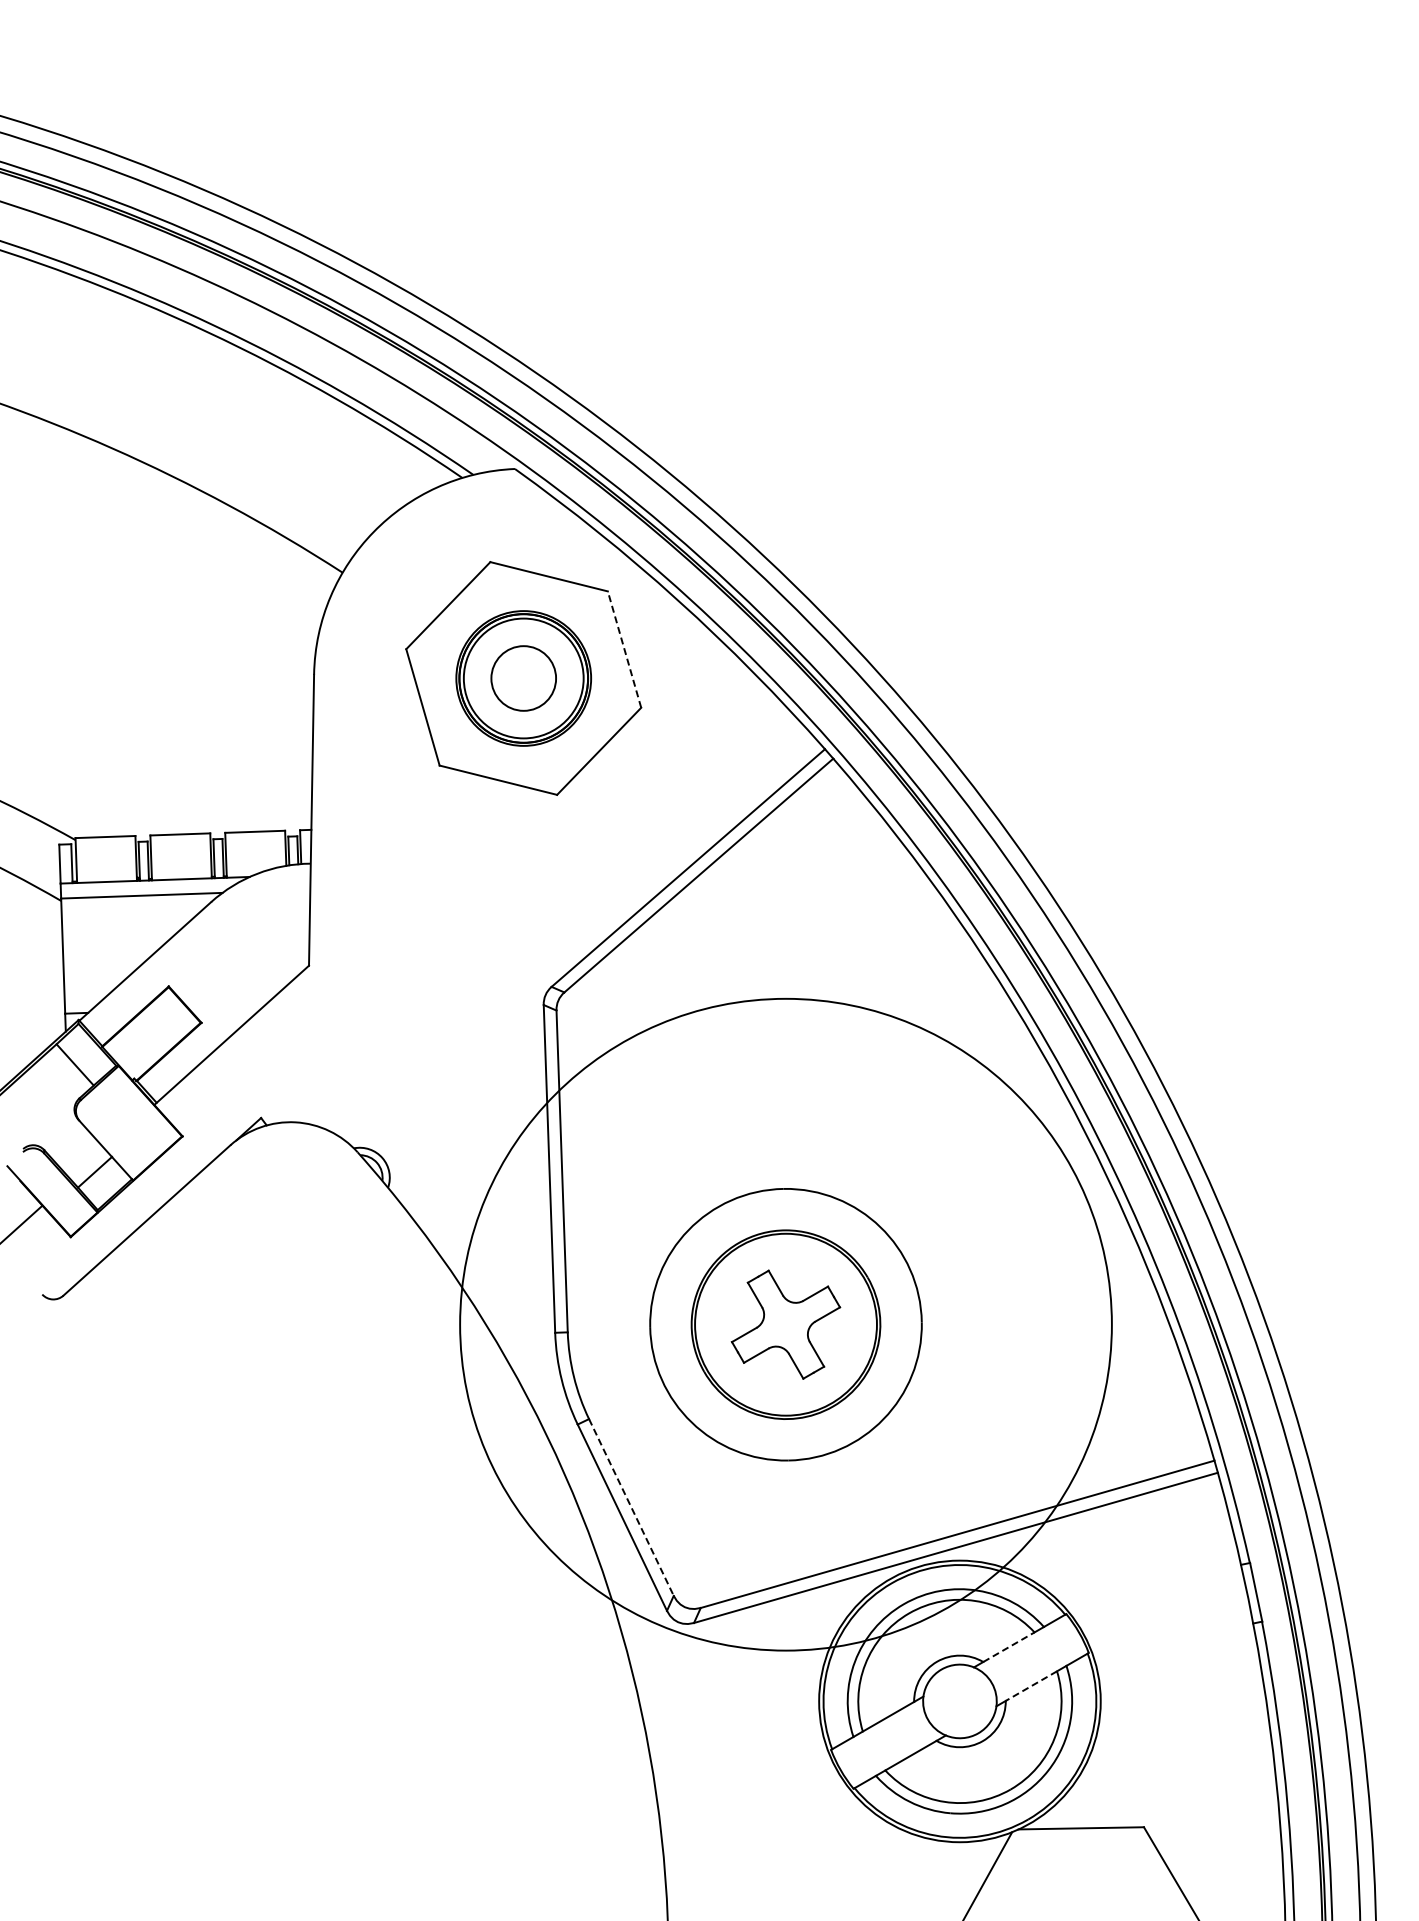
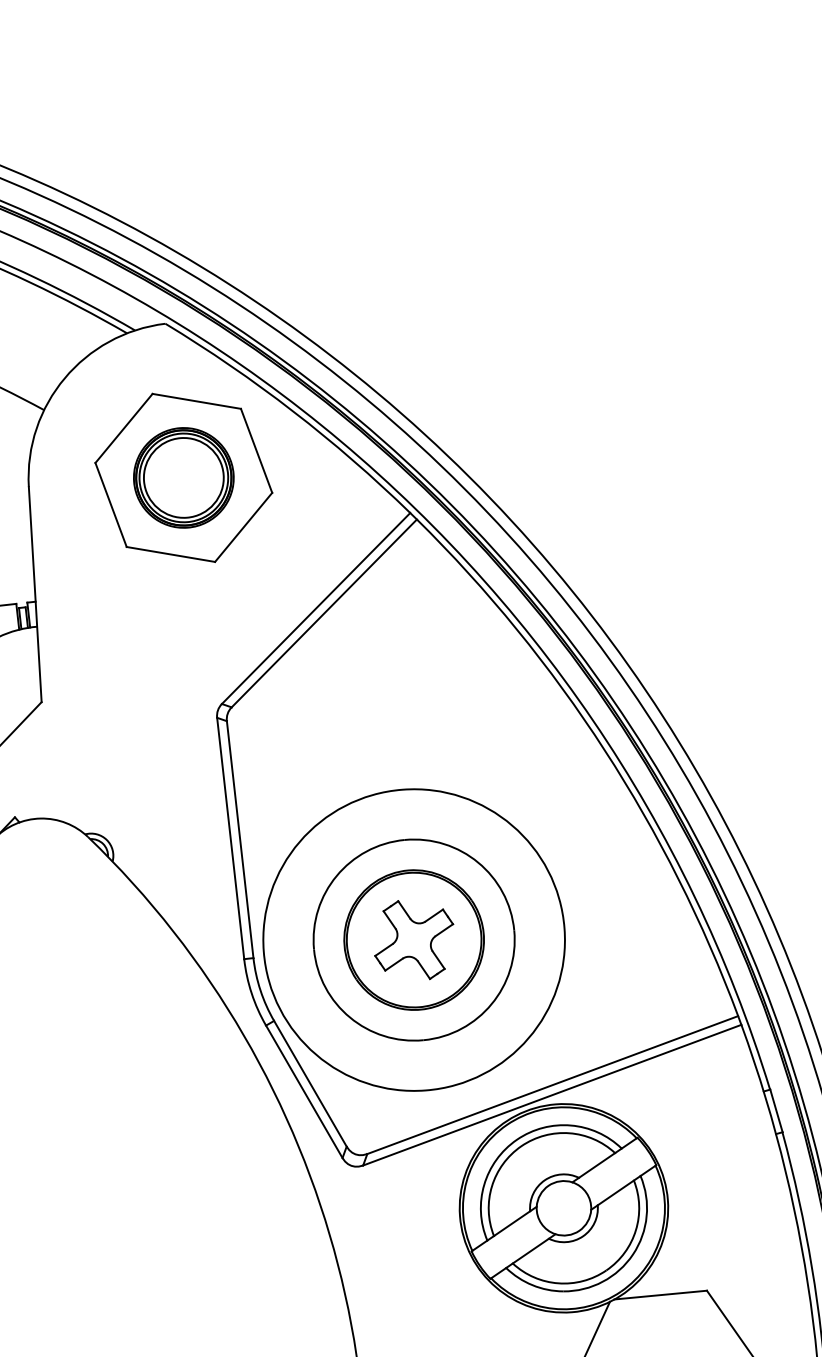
line: (624, 649) -> (256, 450), dashed -> solid
circle: (523, 678) -> (183, 477), size x1.67
circle: (785, 1324) -> (413, 939), size x0.62
line: (631, 1507) -> (310, 1083), dashed -> solid
line: (1008, 1647) -> (596, 1165), dashed -> solid
line: (1031, 1686) -> (615, 1193), dashed -> solid

